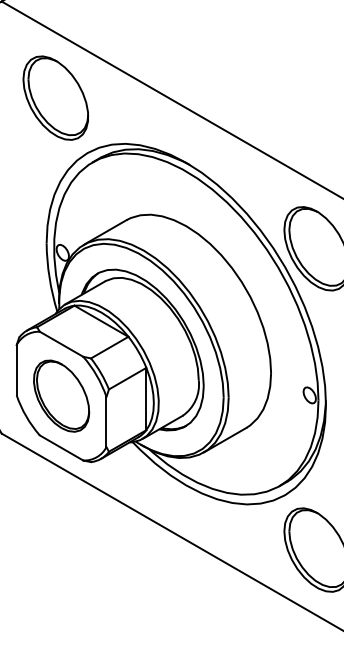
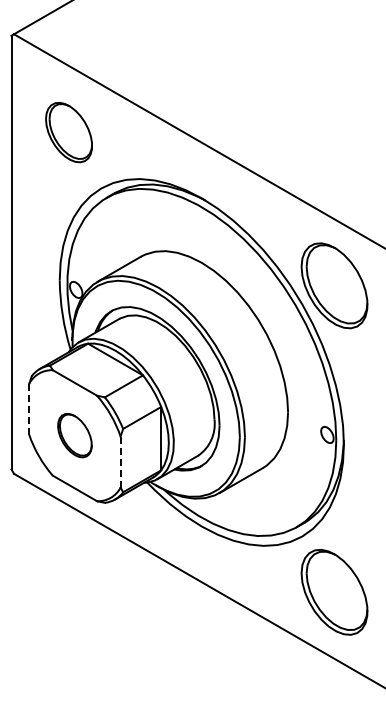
part: (55, 98) -> (68, 132), size x0.7
line: (16, 370) -> (29, 409), solid -> dashed
part: (61, 395) -> (74, 435), size x0.6
line: (106, 422) -> (120, 462), solid -> dashed

